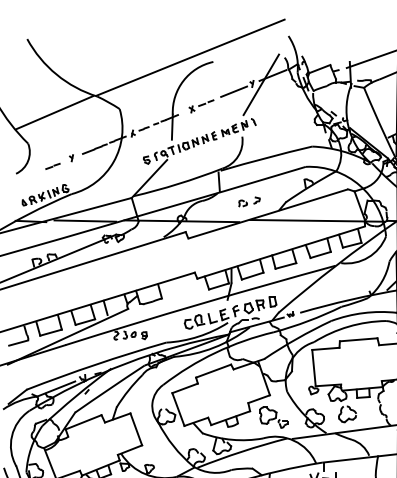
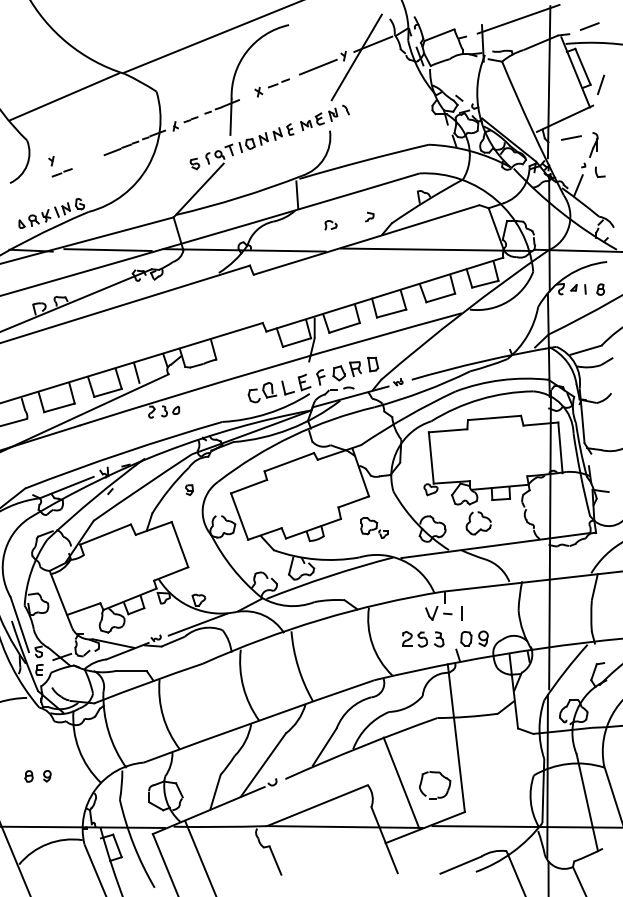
part: (71, 158) -> (51, 161), moved
part: (256, 200) -> (369, 216), moved
part: (144, 335) -> (189, 489), moved
part: (273, 417) -> (374, 527), size x0.7

